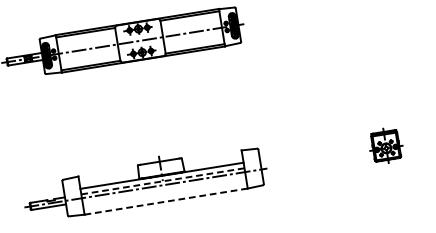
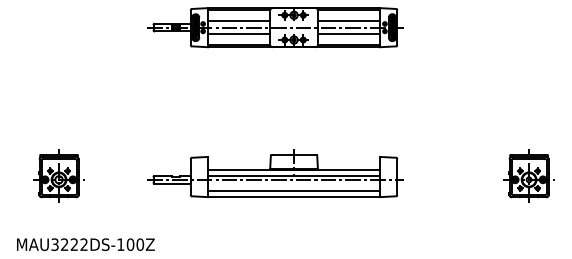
line: (191, 26) -> (348, 21), added
line: (192, 38) -> (348, 33), added
line: (87, 43) -> (239, 21), added
line: (89, 54) -> (239, 33), added
part: (385, 145) -> (528, 175), size x1.43
line: (163, 181) -> (294, 175), dashed -> solid
line: (165, 196) -> (294, 191), added
line: (166, 201) -> (294, 197), dashed -> solid

